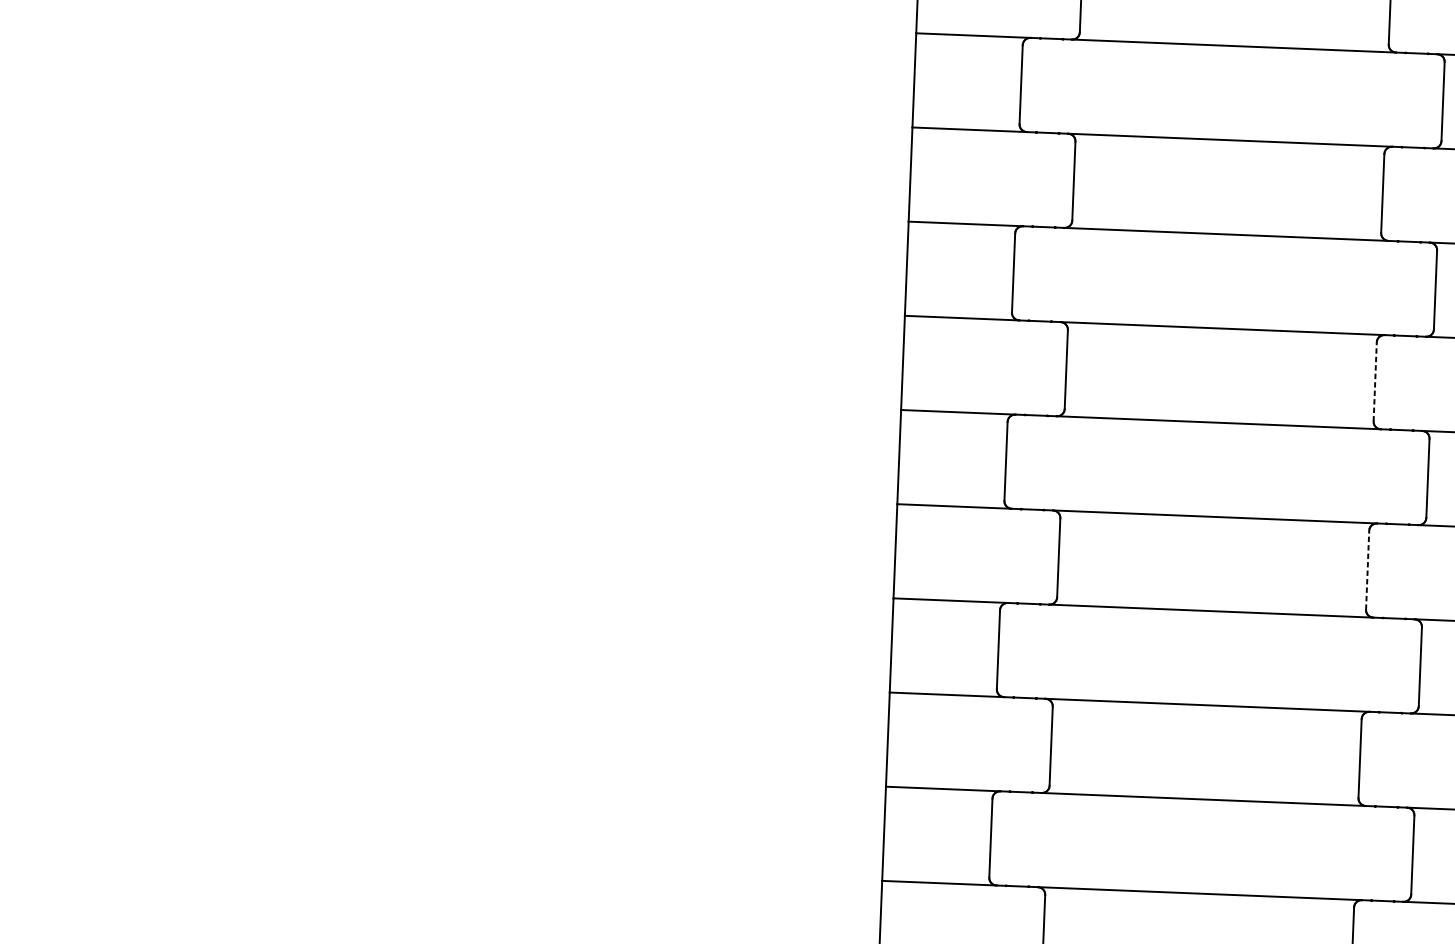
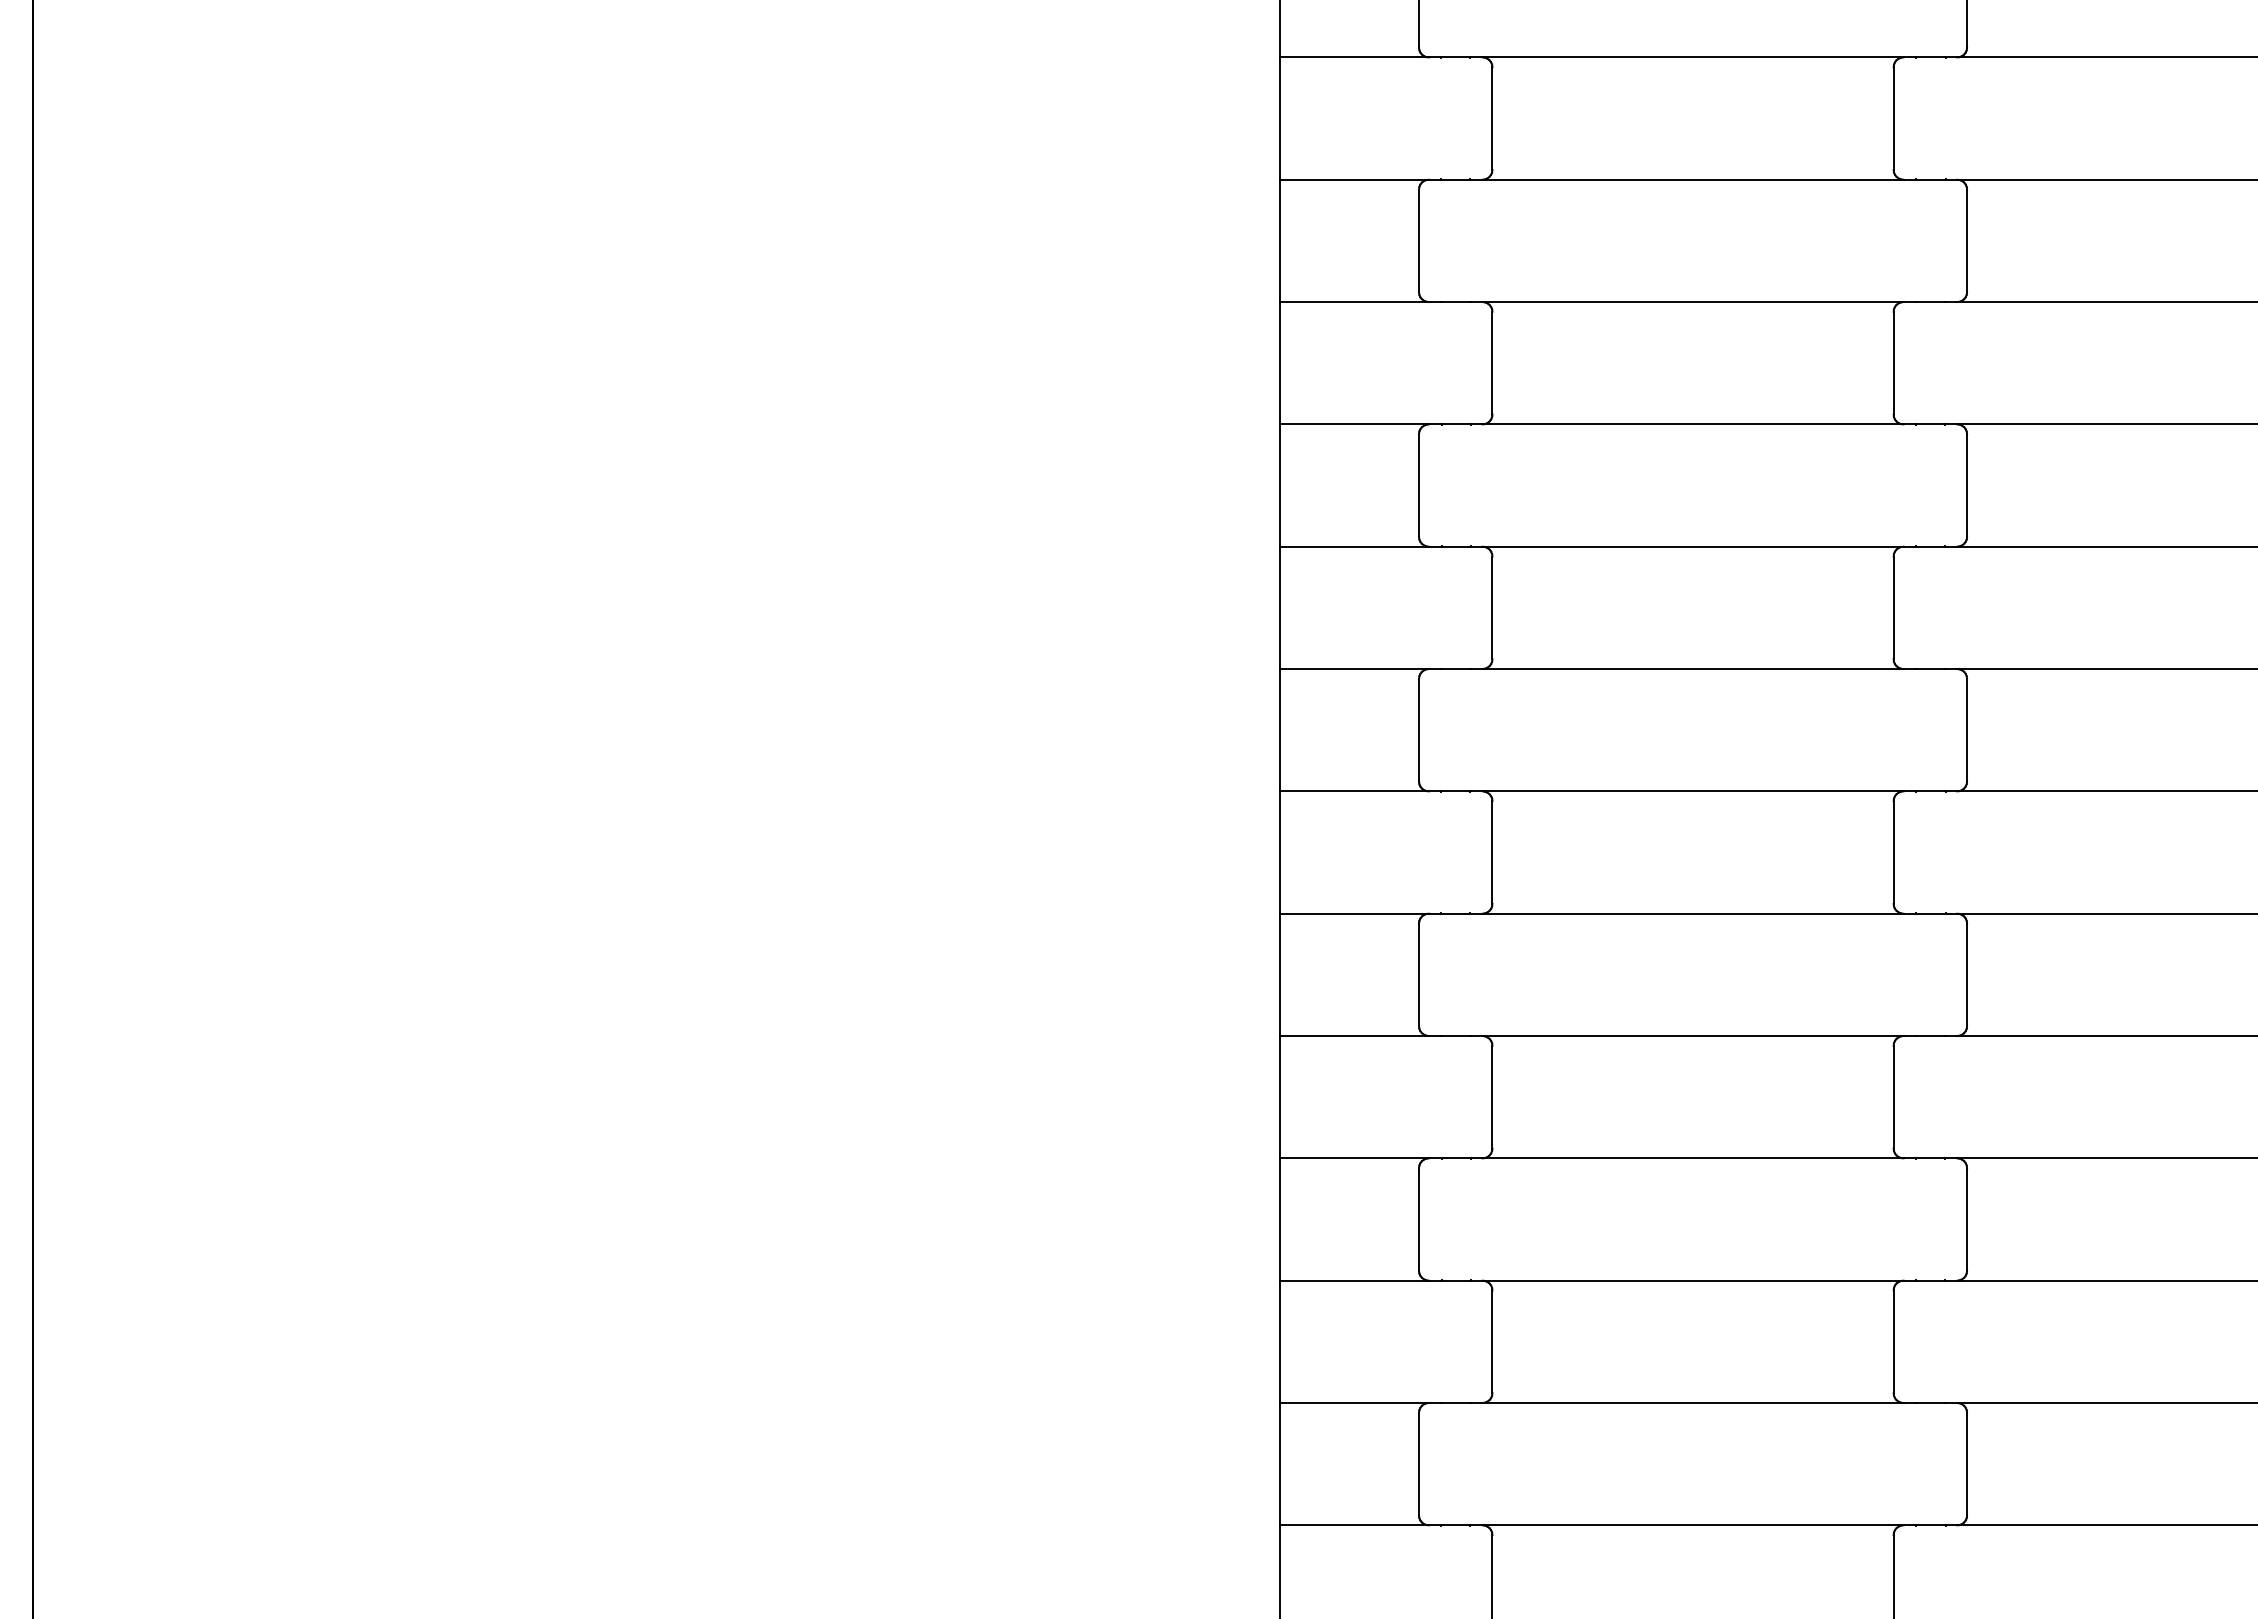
line: (1375, 381) -> (1893, 607), dashed -> solid
line: (1367, 570) -> (1893, 852), dashed -> solid

